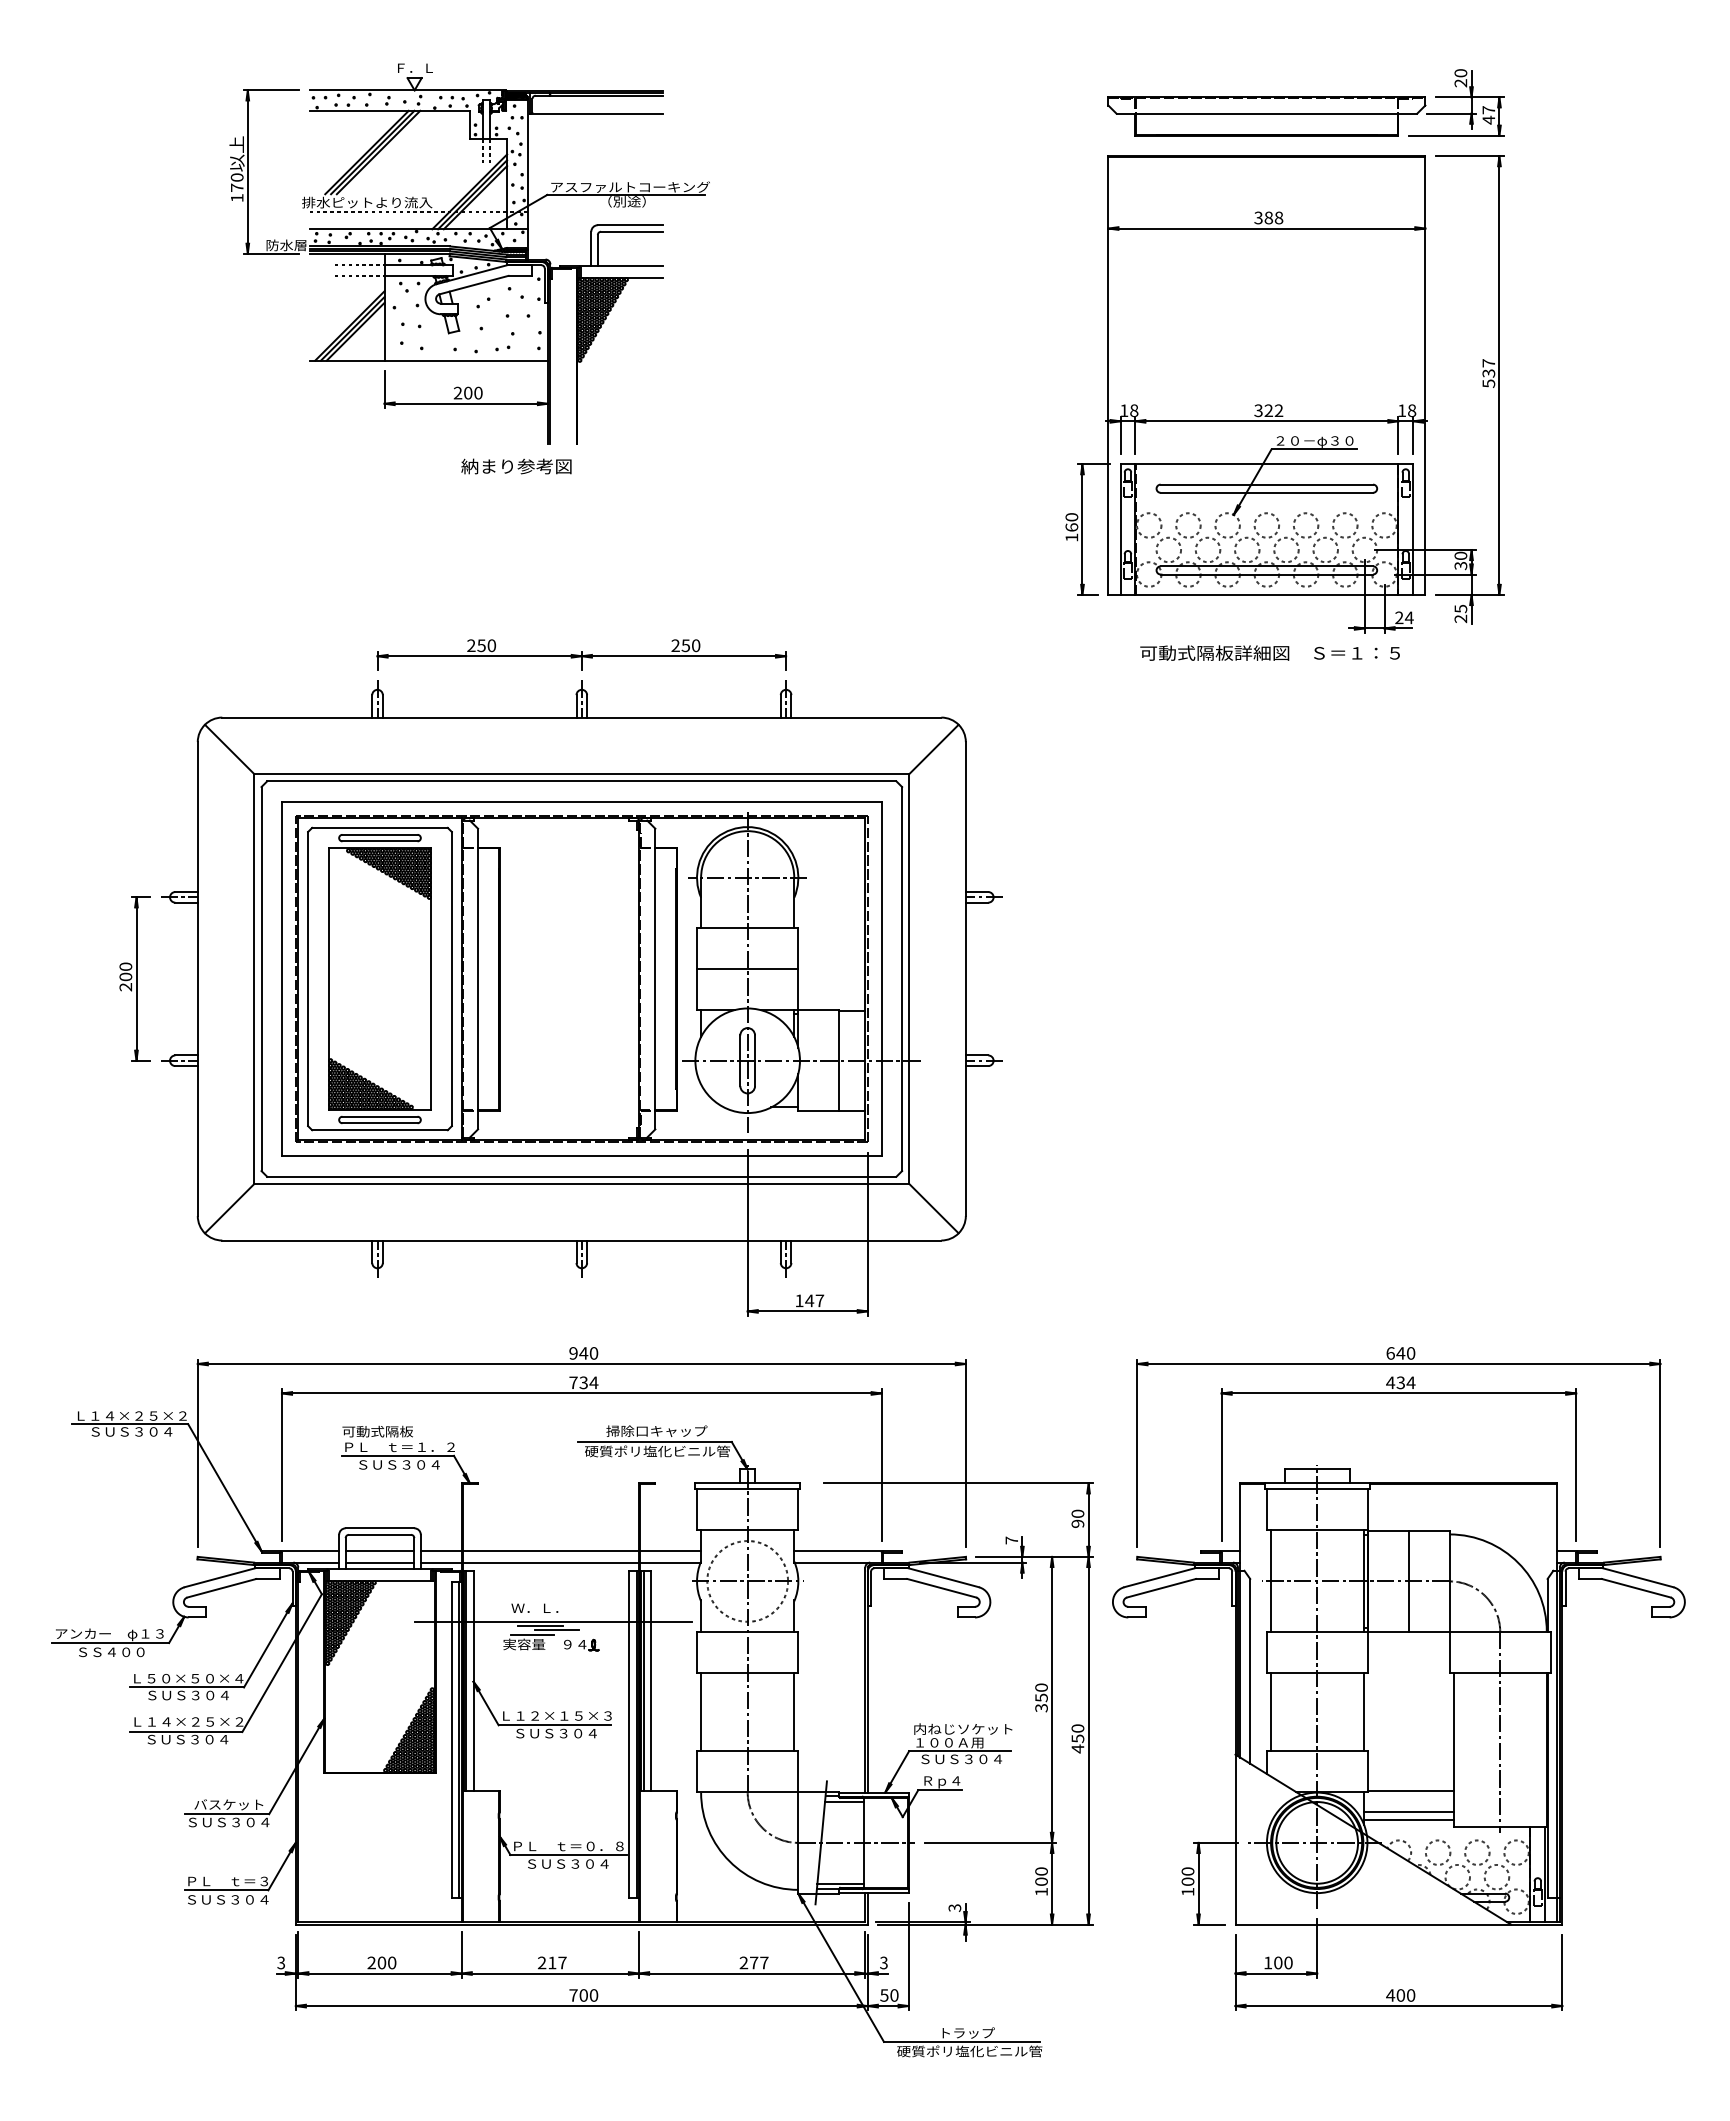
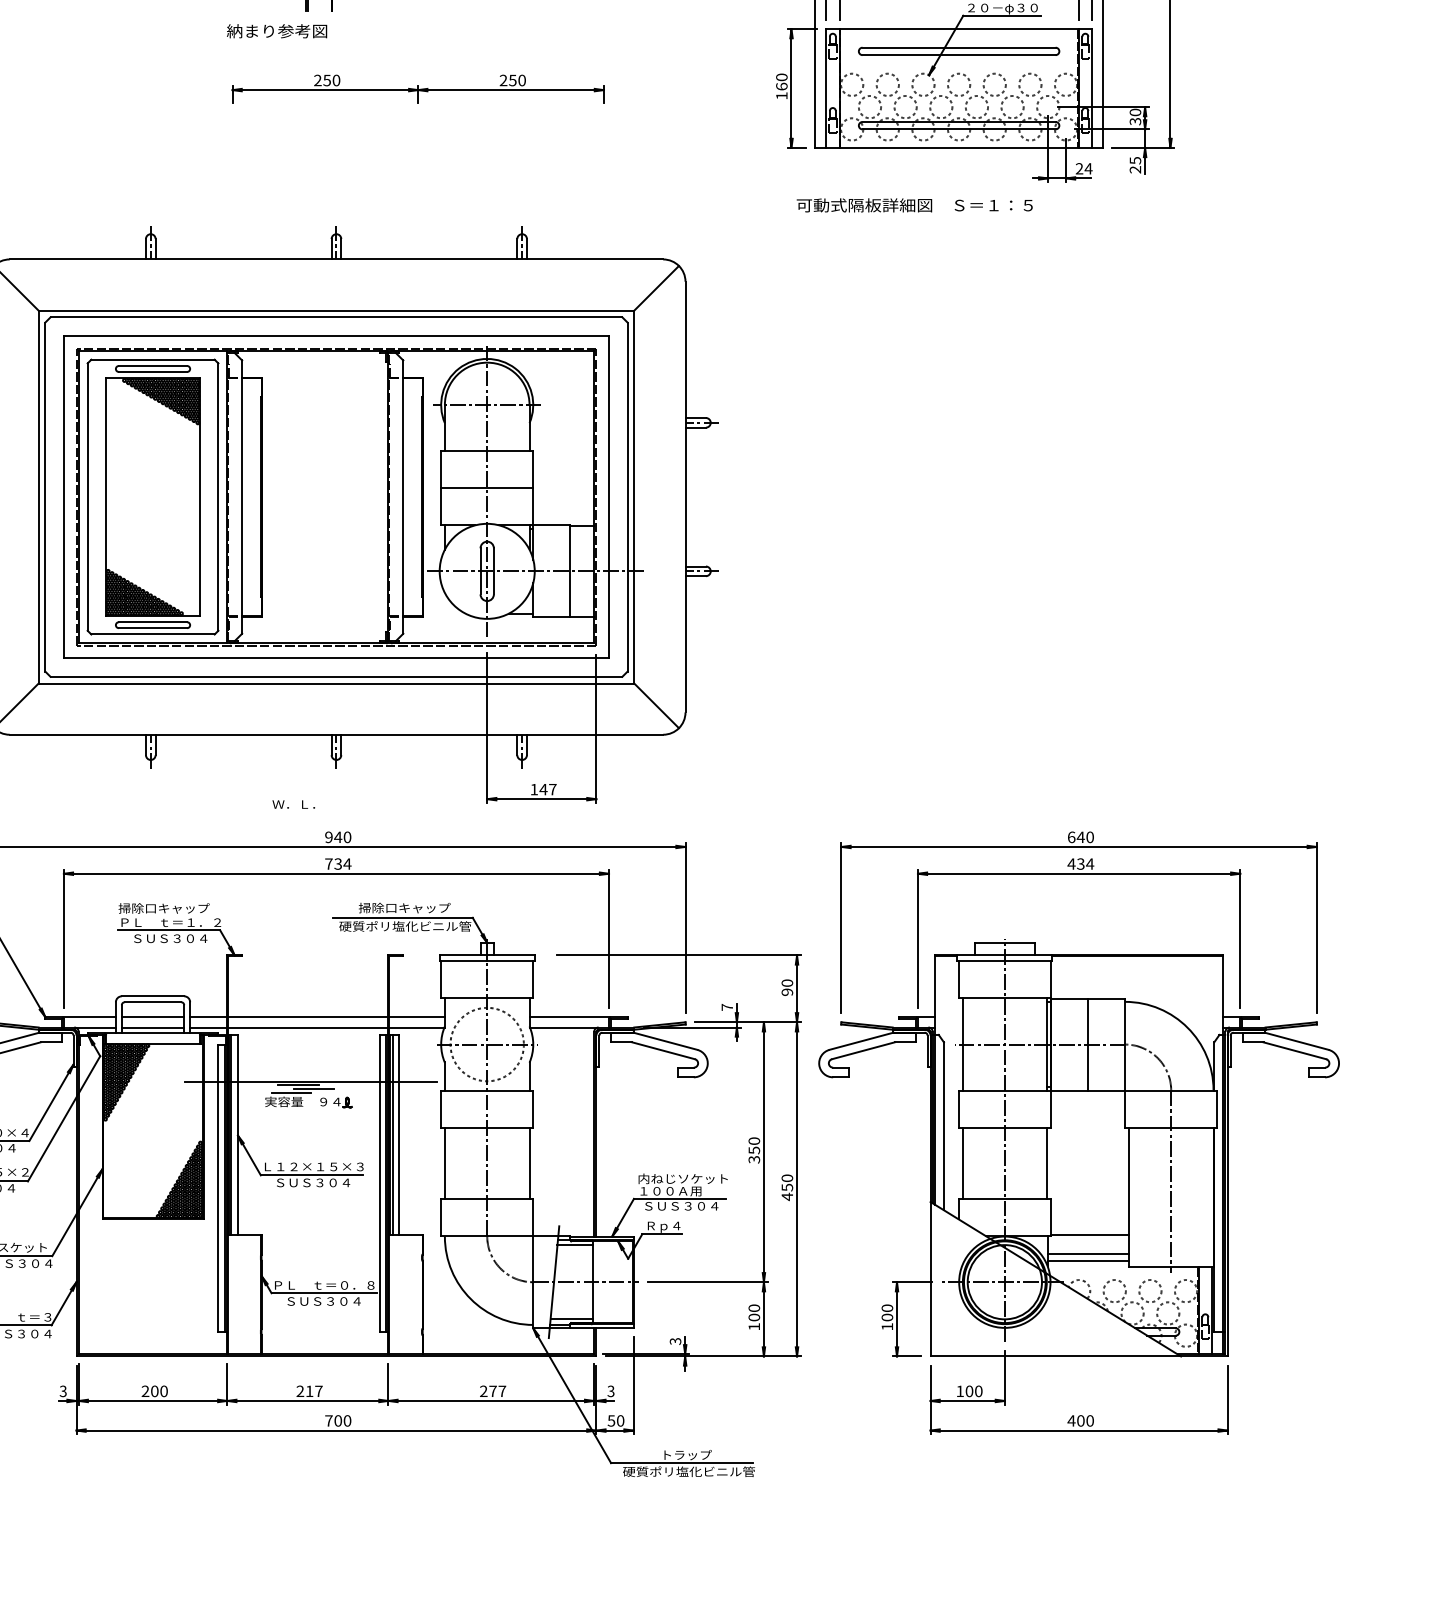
text: (1269, 652) -> (914, 204), moved
part: (581, 654) -> (417, 88), moved
text: (392, 1431) -> (164, 908), 可動式隔板 -> 掃除口キャップ
text: (534, 1607) -> (293, 803), moved

